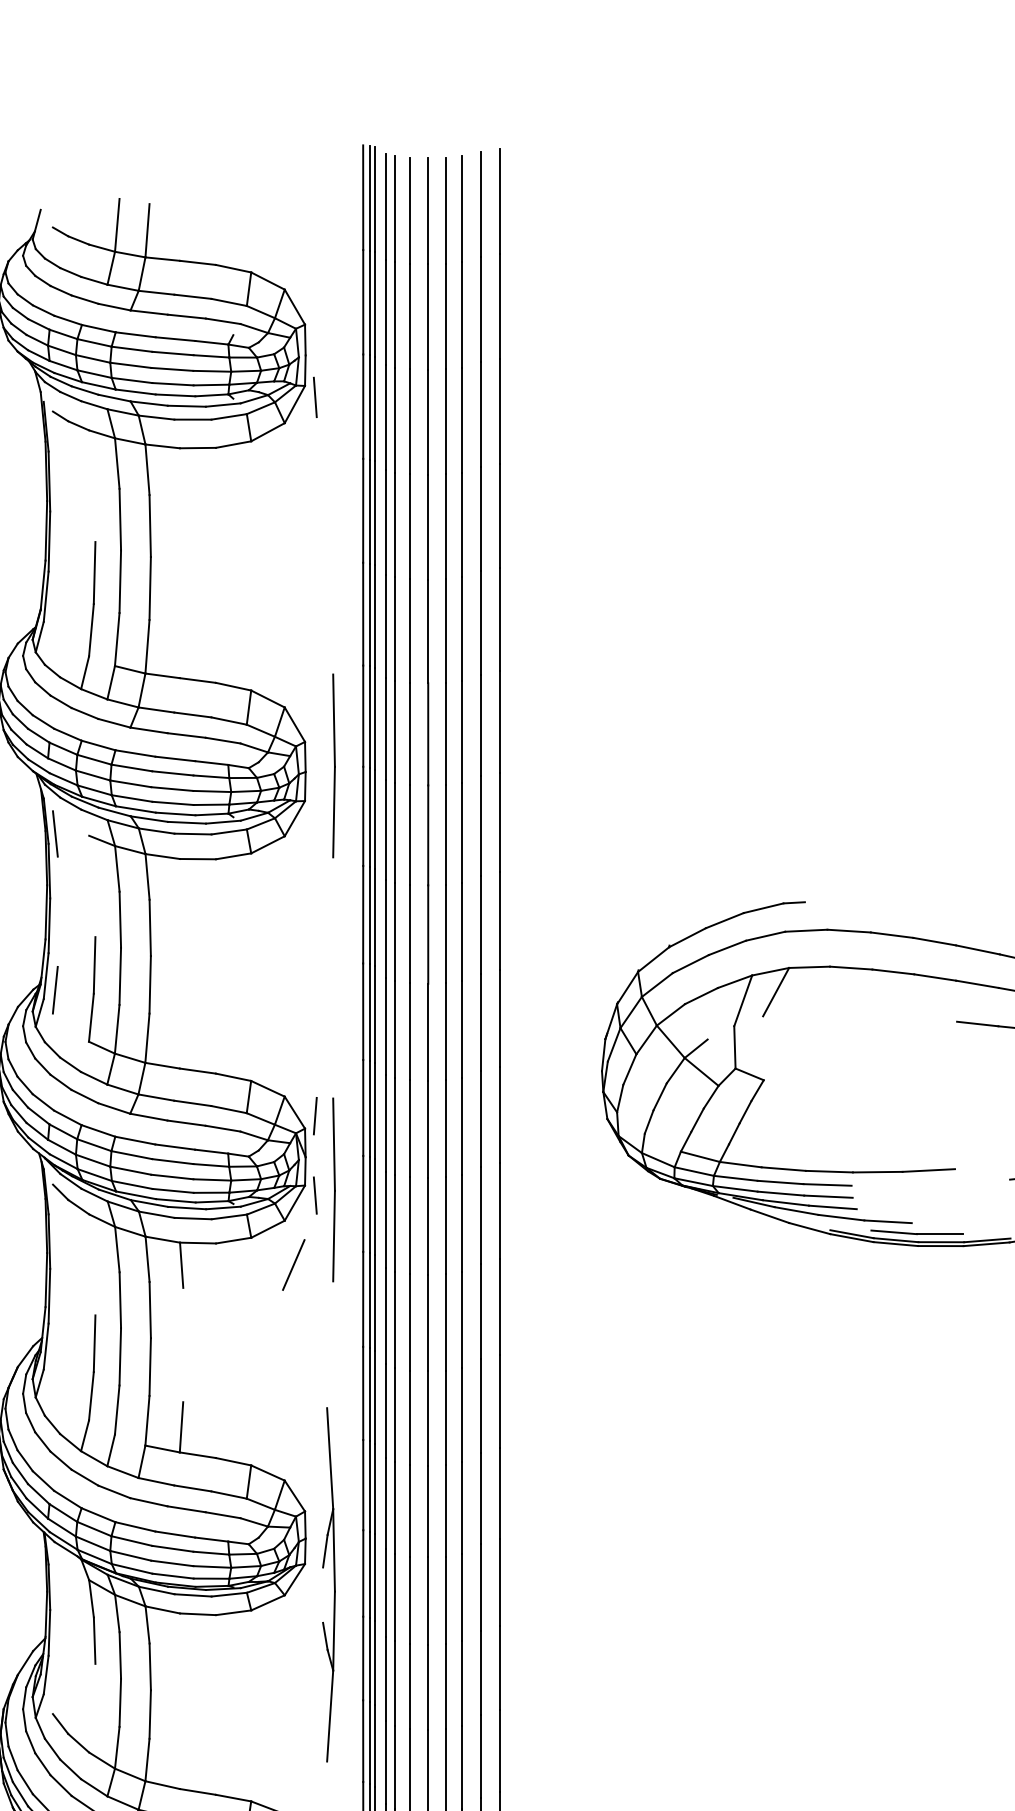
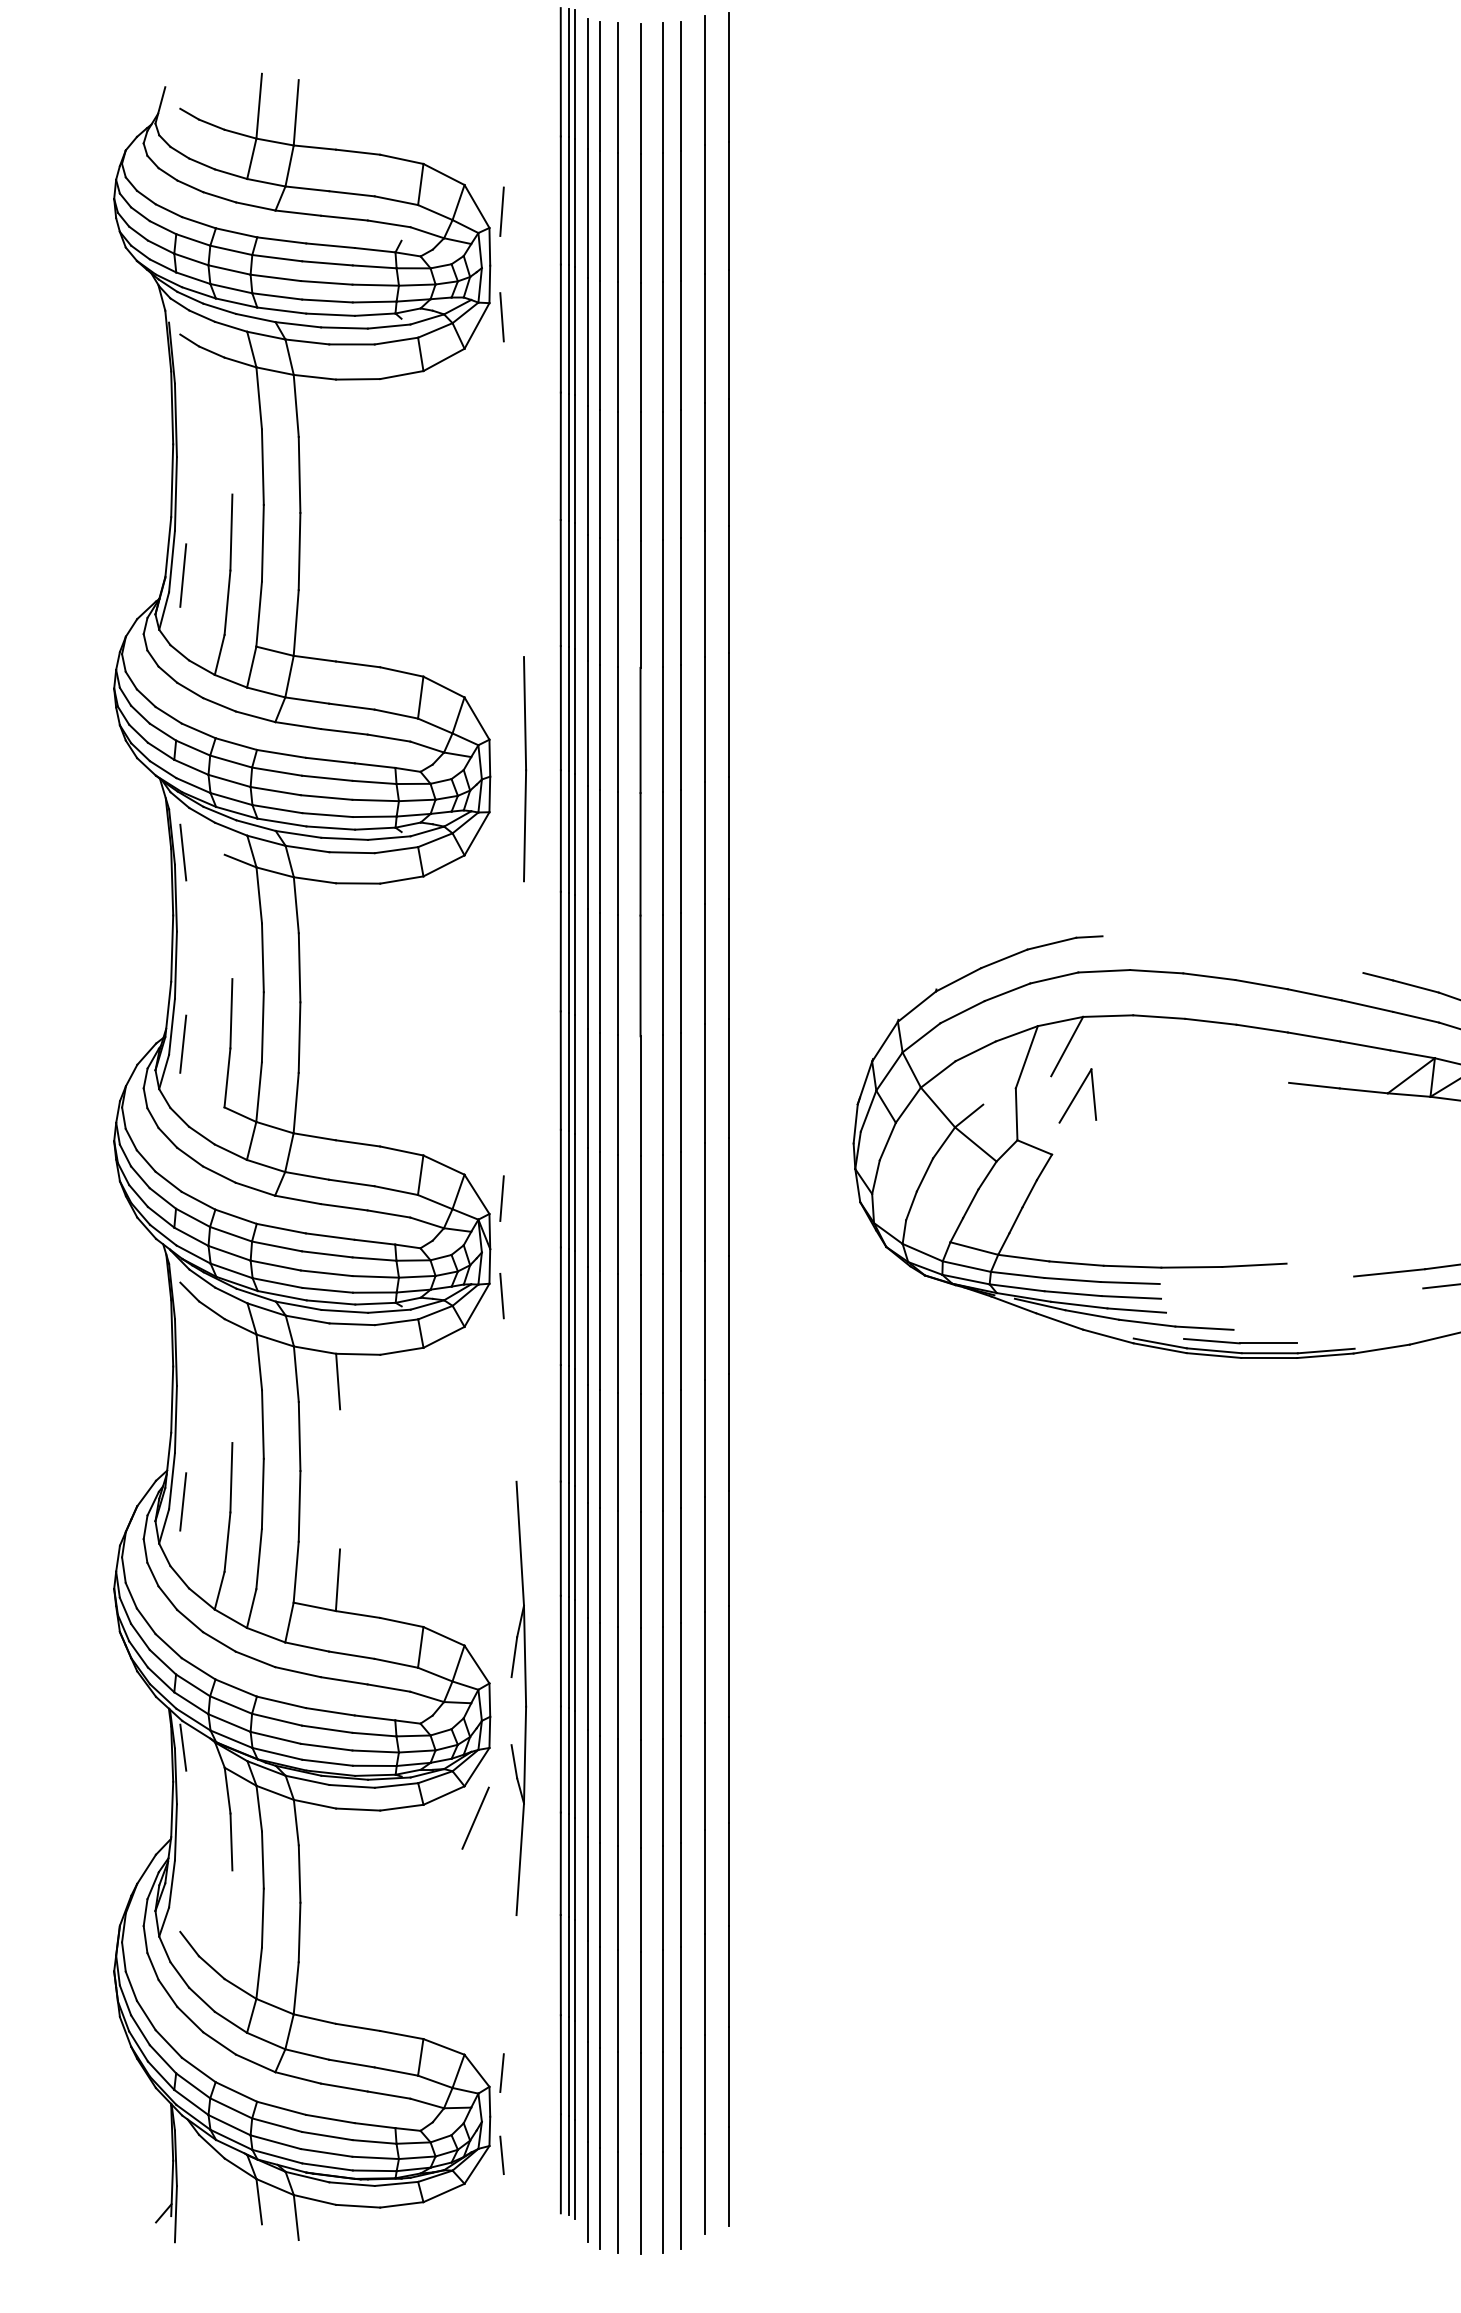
line: (314, 311) -> (501, 211), added
line: (55, 608) -> (183, 575), added
part: (784, 1032) -> (1077, 1095), added
part: (334, 1190) -> (525, 1289), removed
line: (293, 1264) -> (475, 1817), moved
line: (55, 1363) -> (183, 1501), added
line: (55, 1563) -> (183, 1747), added
part: (334, 1584) -> (525, 1697), moved

